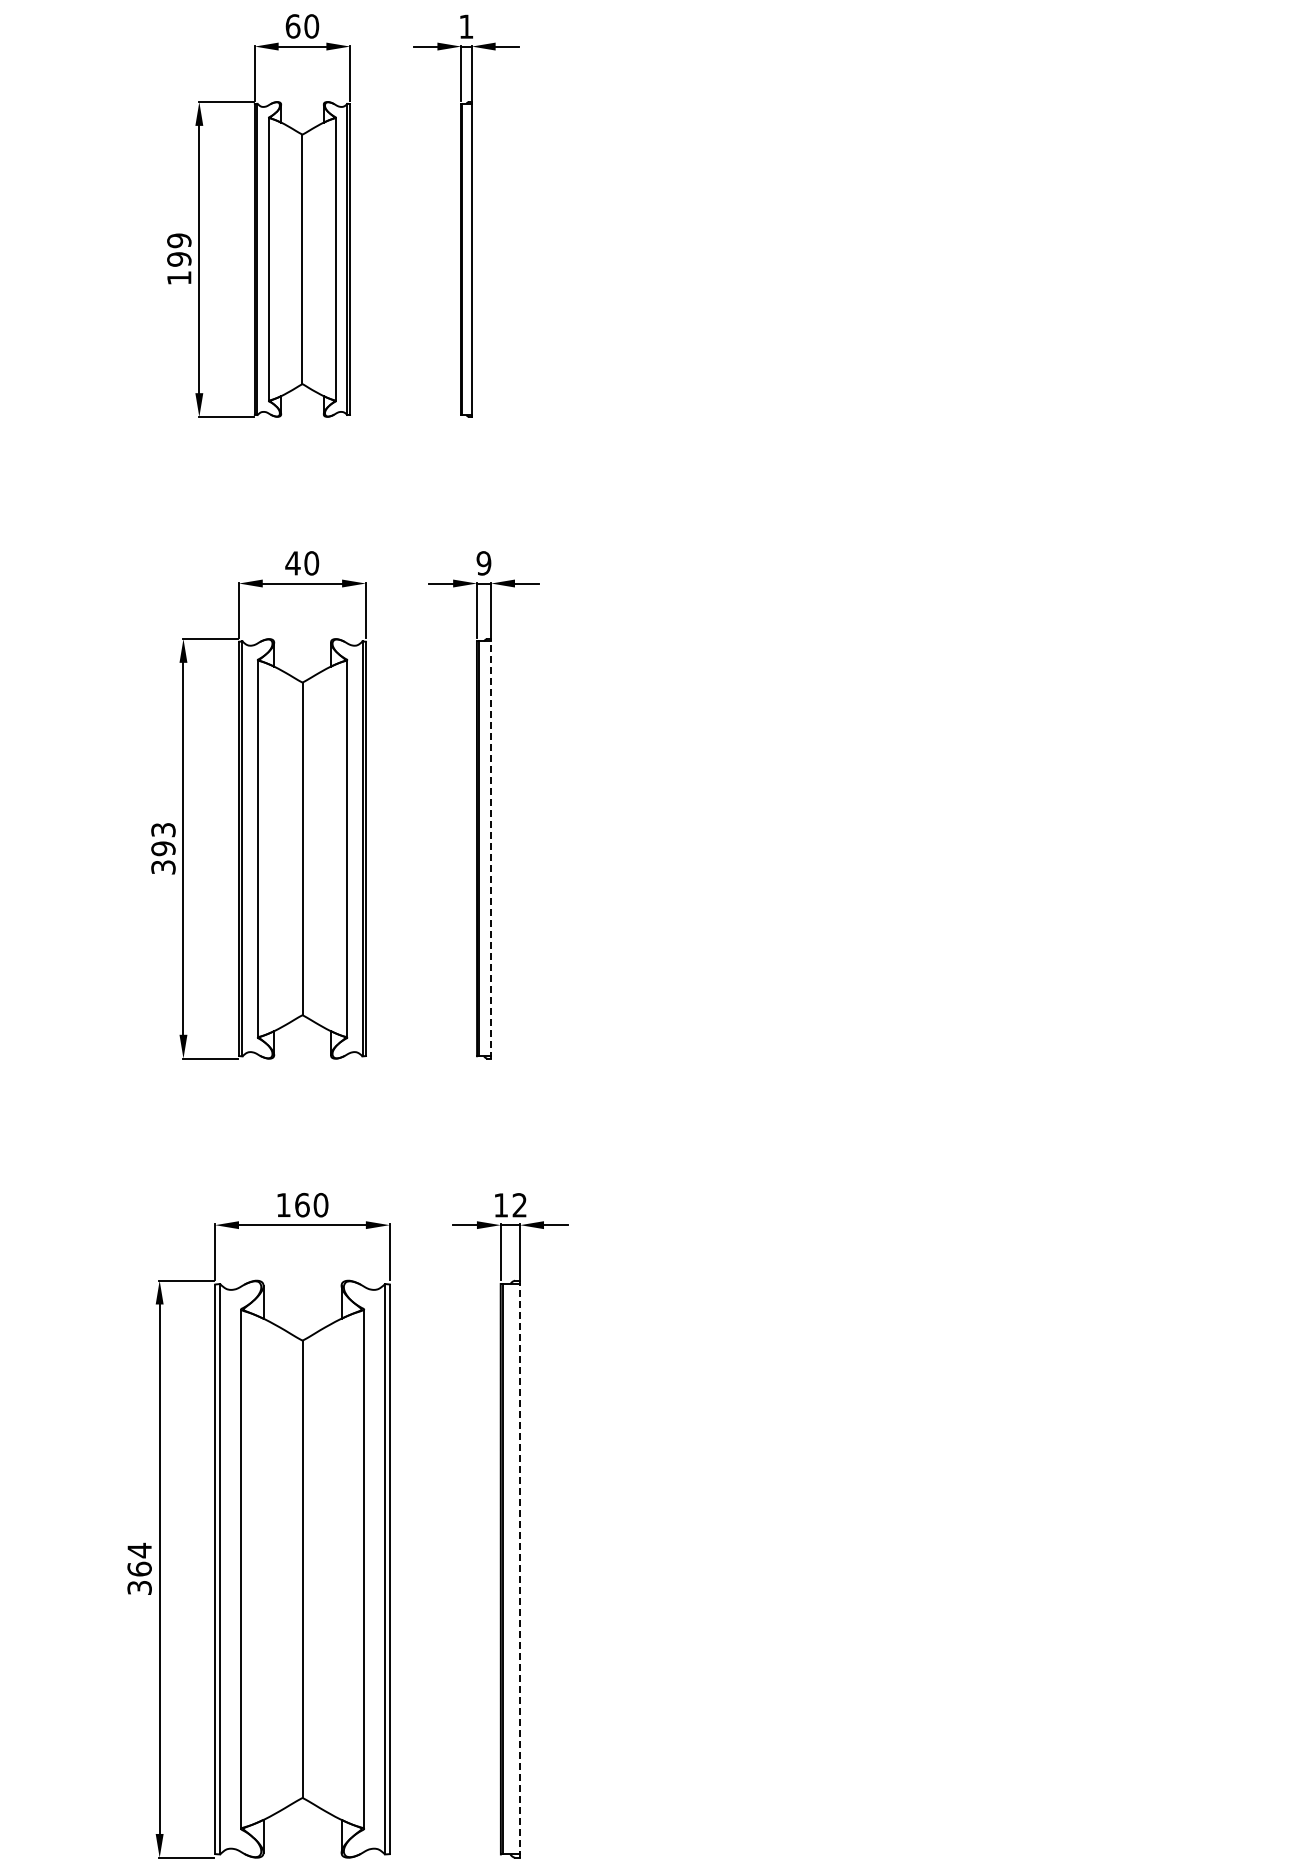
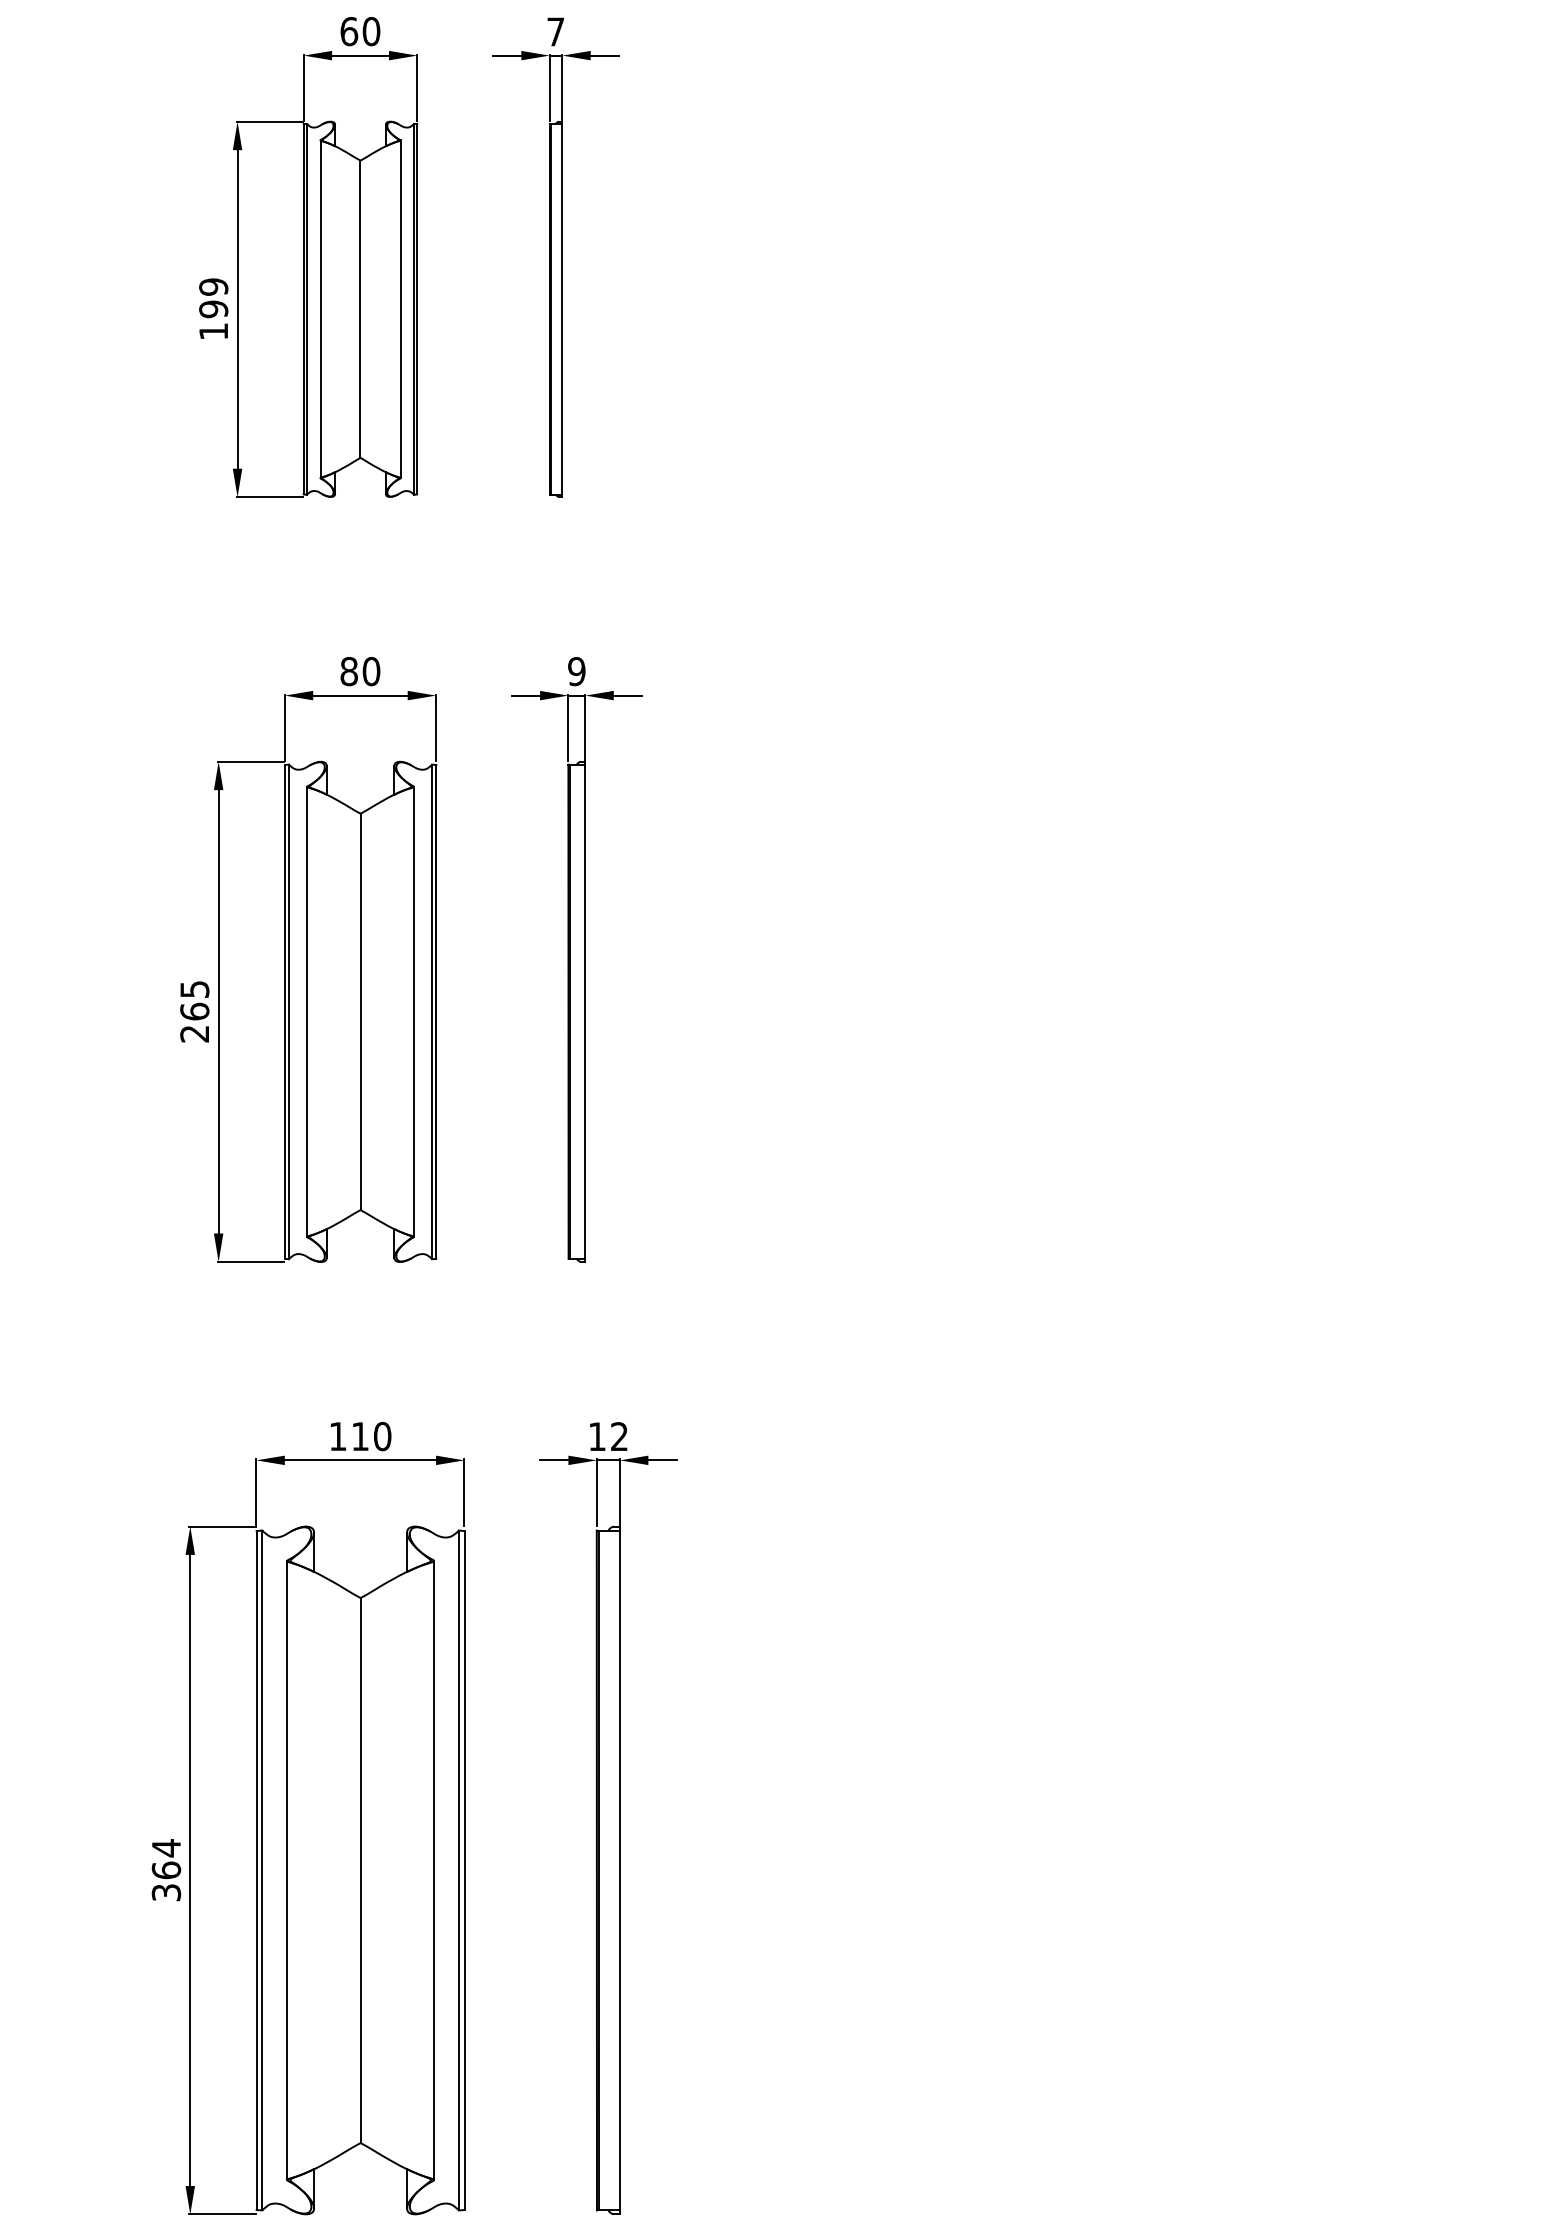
text: (466, 26) -> (555, 31), 1 -> 7
text: (292, 563) -> (348, 671), 40 -> 80
text: (163, 848) -> (194, 1011), 393 -> 265
line: (491, 848) -> (585, 1011), dashed -> solid
text: (302, 1204) -> (360, 1435), 160 -> 110
line: (520, 1569) -> (620, 1870), dashed -> solid

